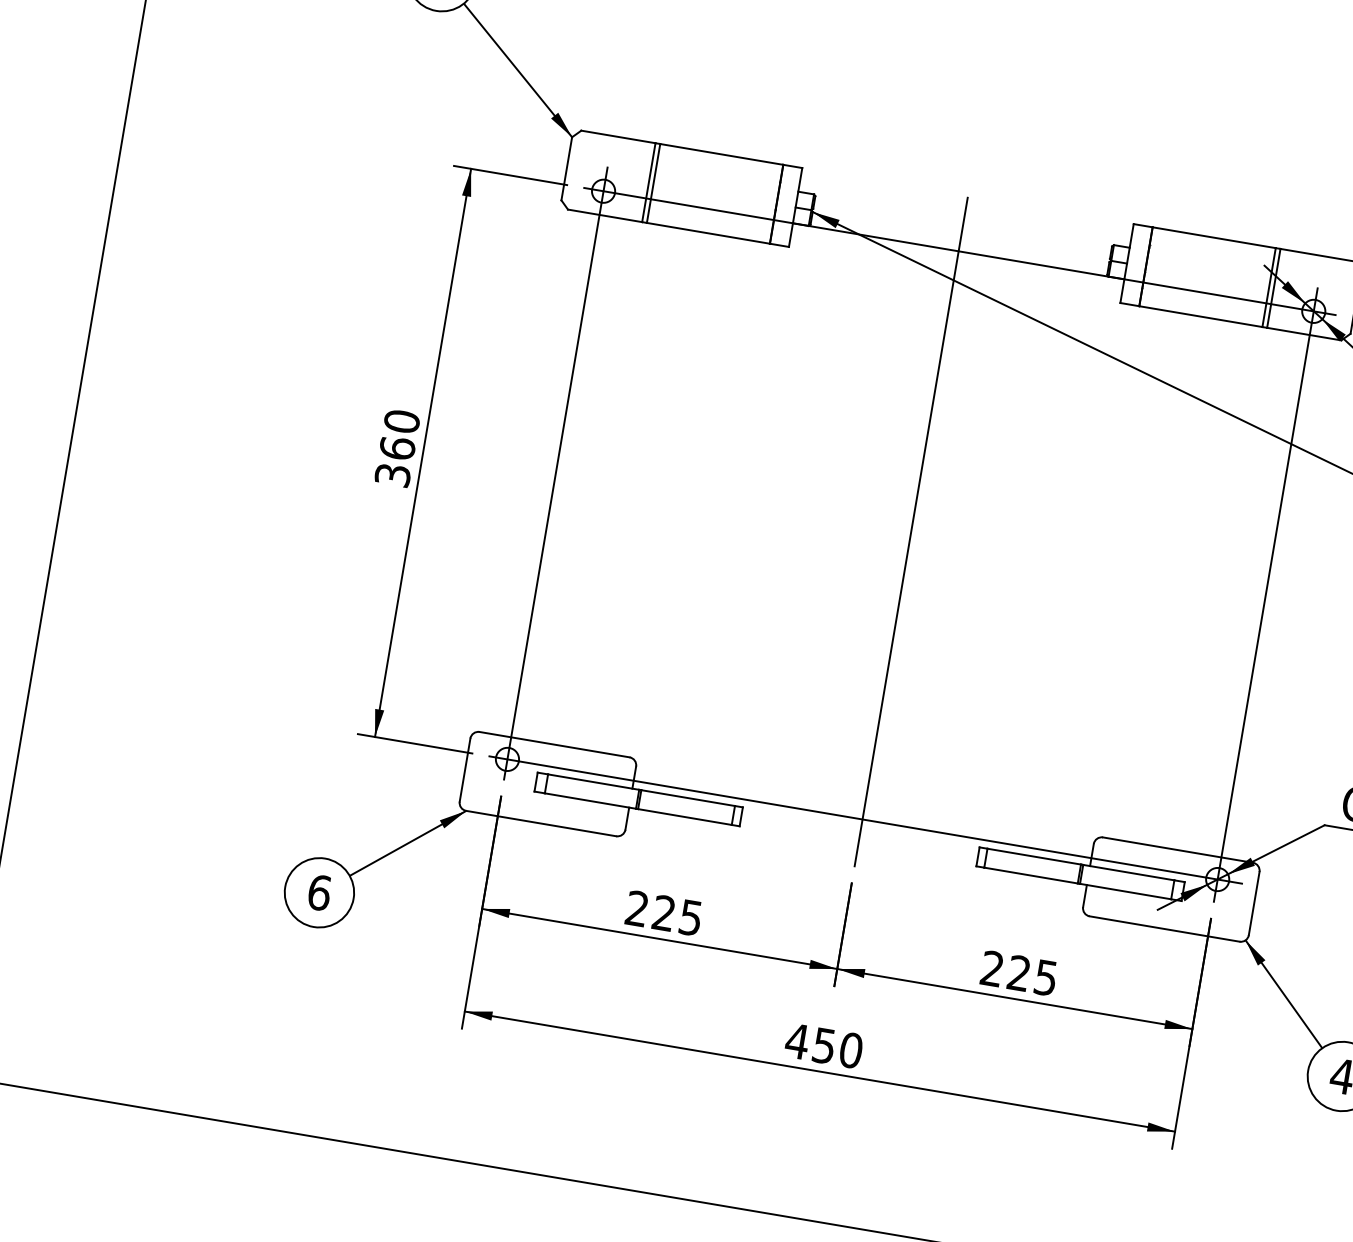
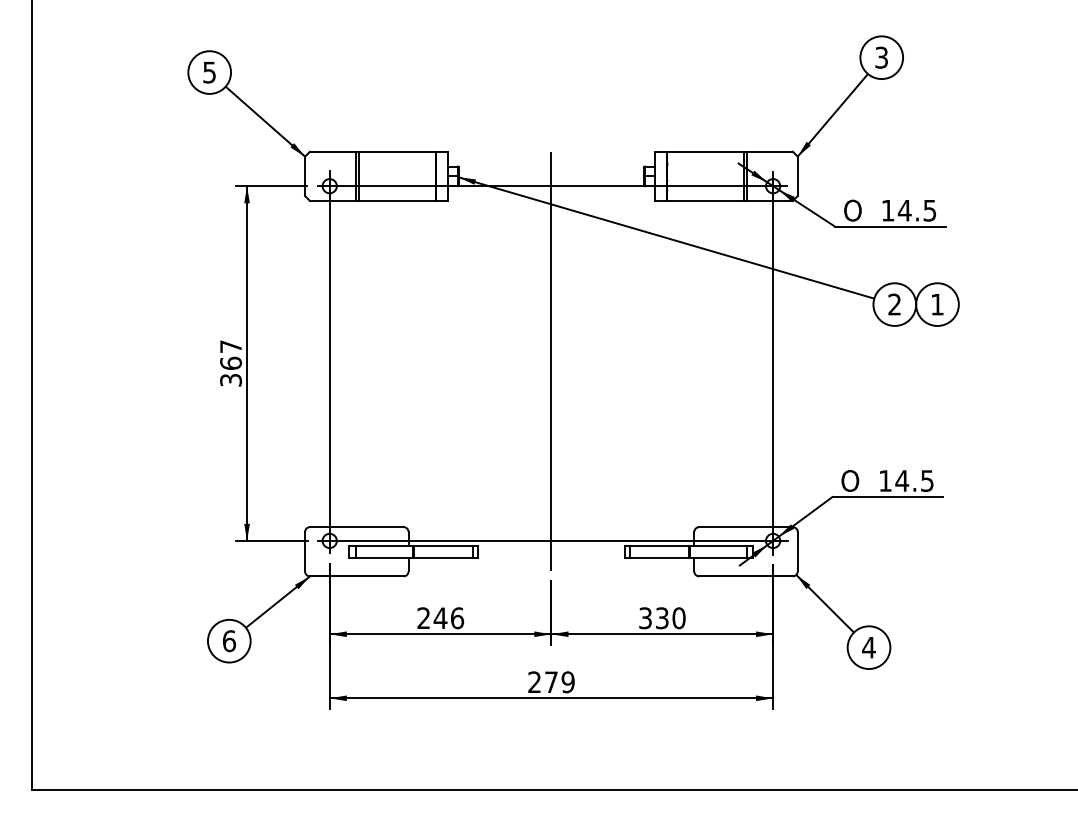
text: (402, 421) -> (231, 346), 360 -> 367
text: (676, 915) -> (448, 618), 225 -> 246
text: (1019, 973) -> (662, 618), 225 -> 330
text: (822, 1045) -> (550, 682), 450 -> 279

